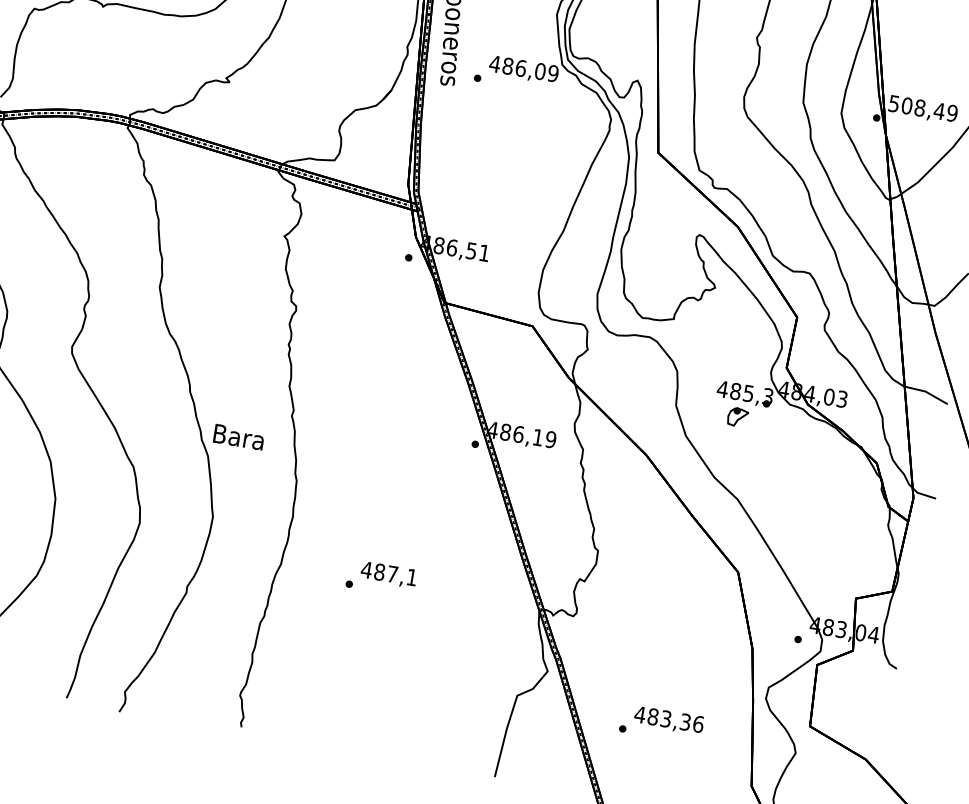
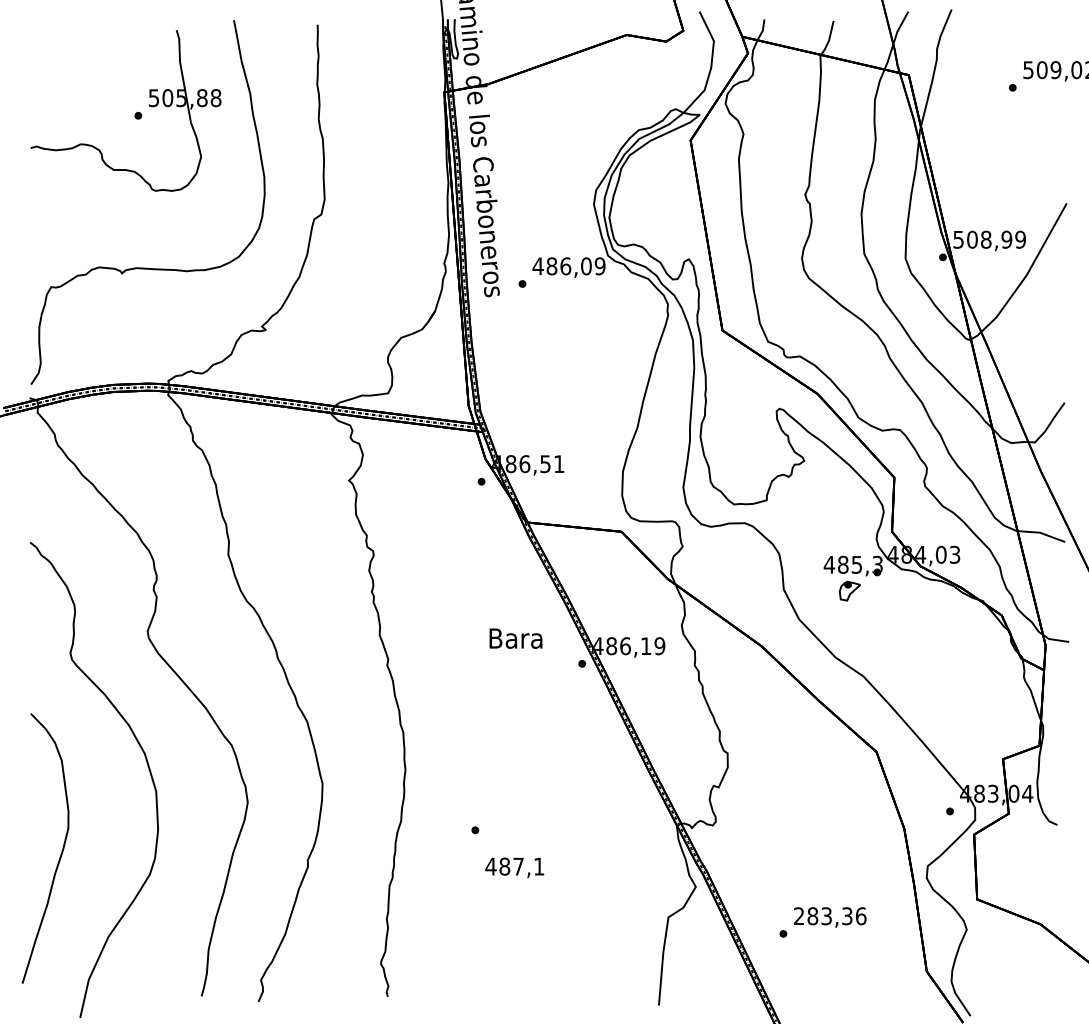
text: (939, 110) -> (1006, 239), 508,49 -> 508,99
text: (238, 437) -> (515, 638), moved
text: (388, 574) -> (514, 867), moved
text: (639, 714) -> (798, 915), 483,36 -> 283,36

